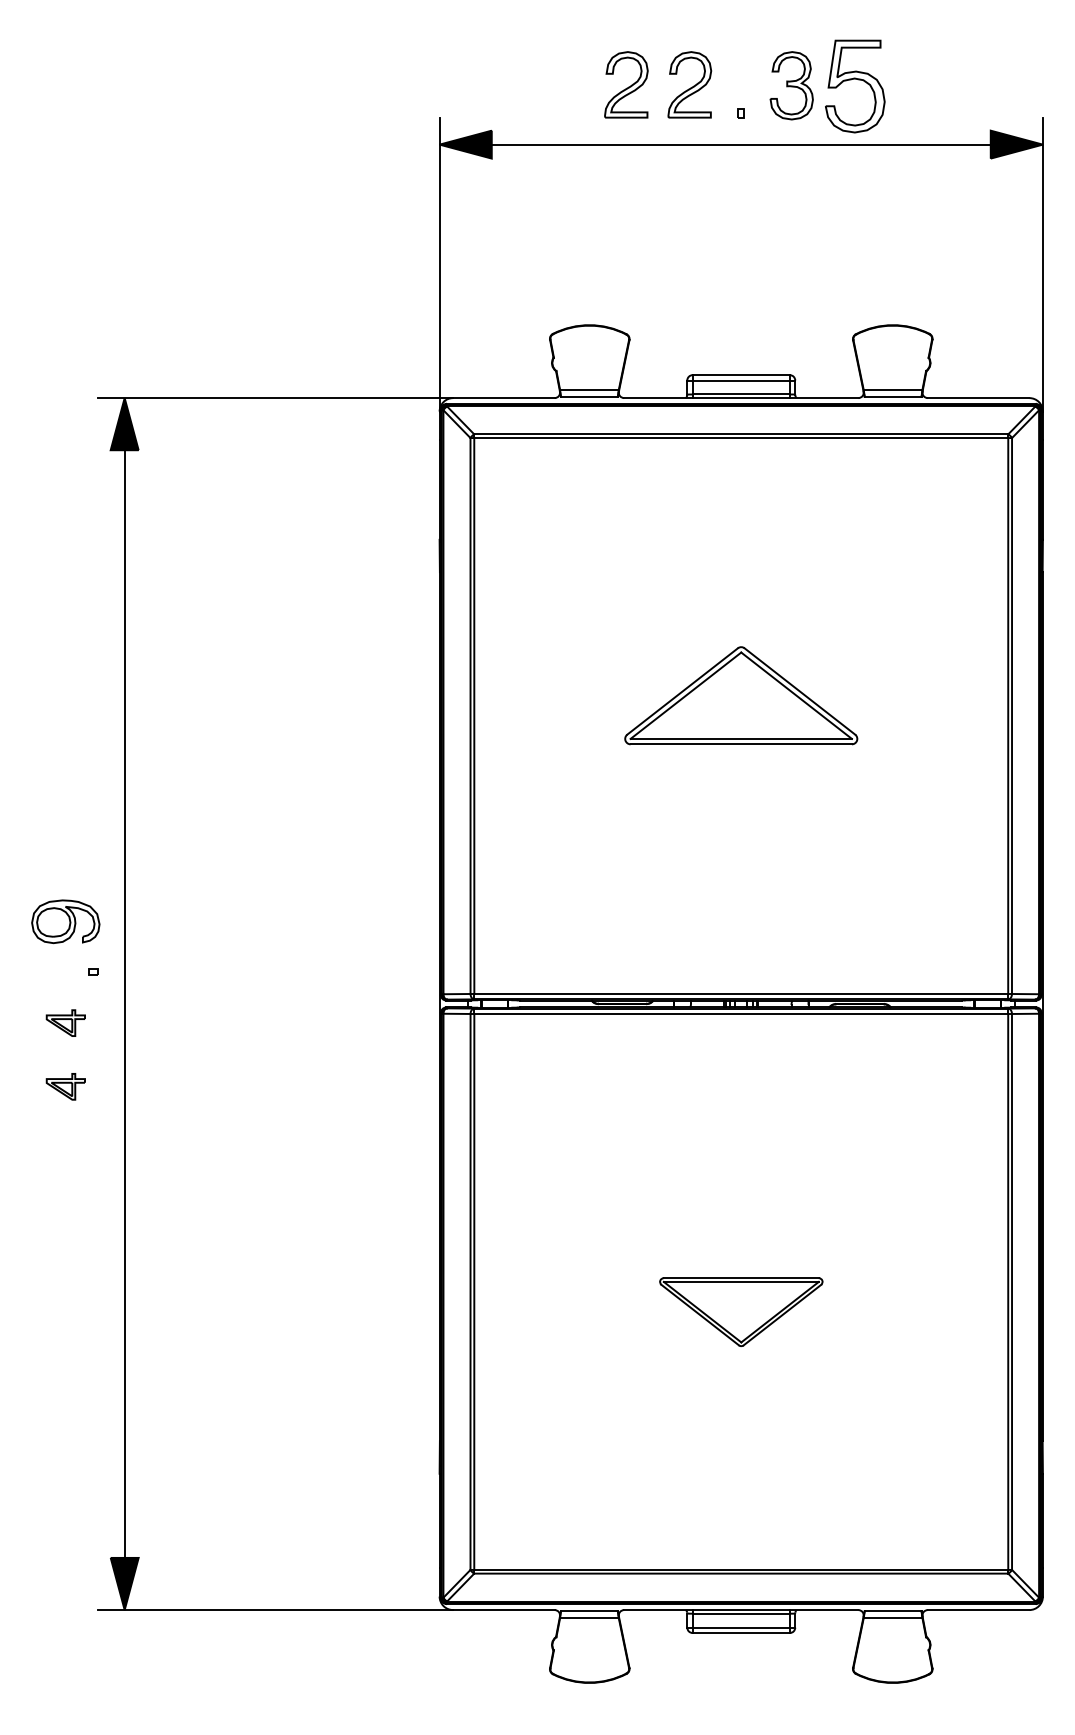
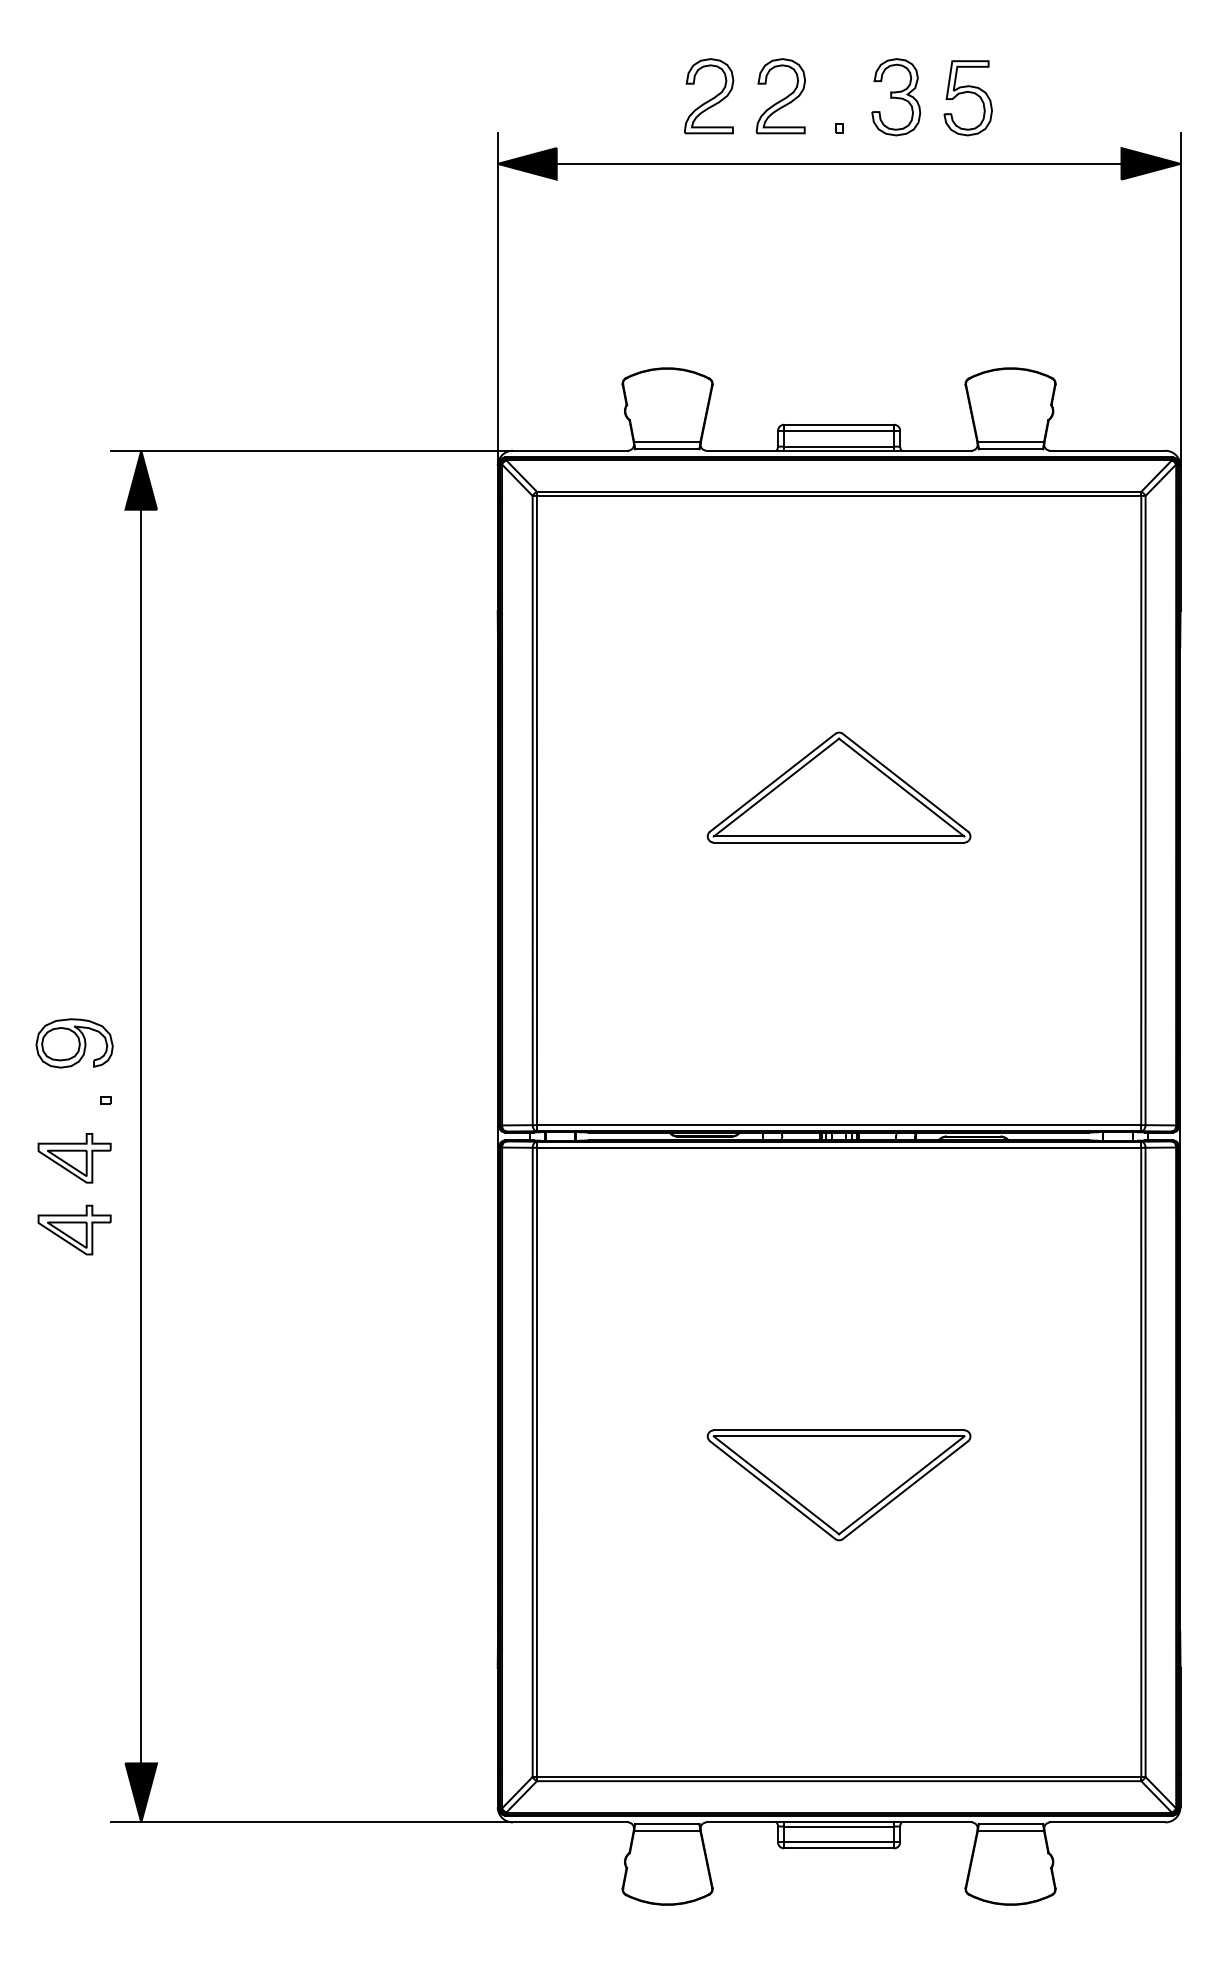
part: (855, 86) -> (968, 98), size x0.71
part: (65, 1022) -> (74, 1157), size x1.67
part: (65, 1086) -> (74, 1229), size x1.67
part: (741, 1311) -> (839, 1484), size x1.43

